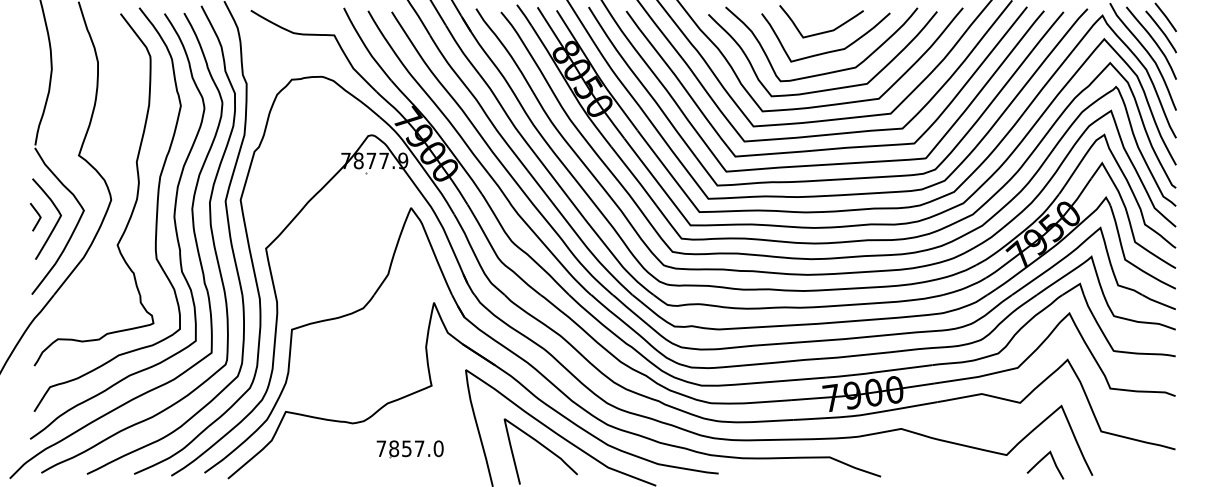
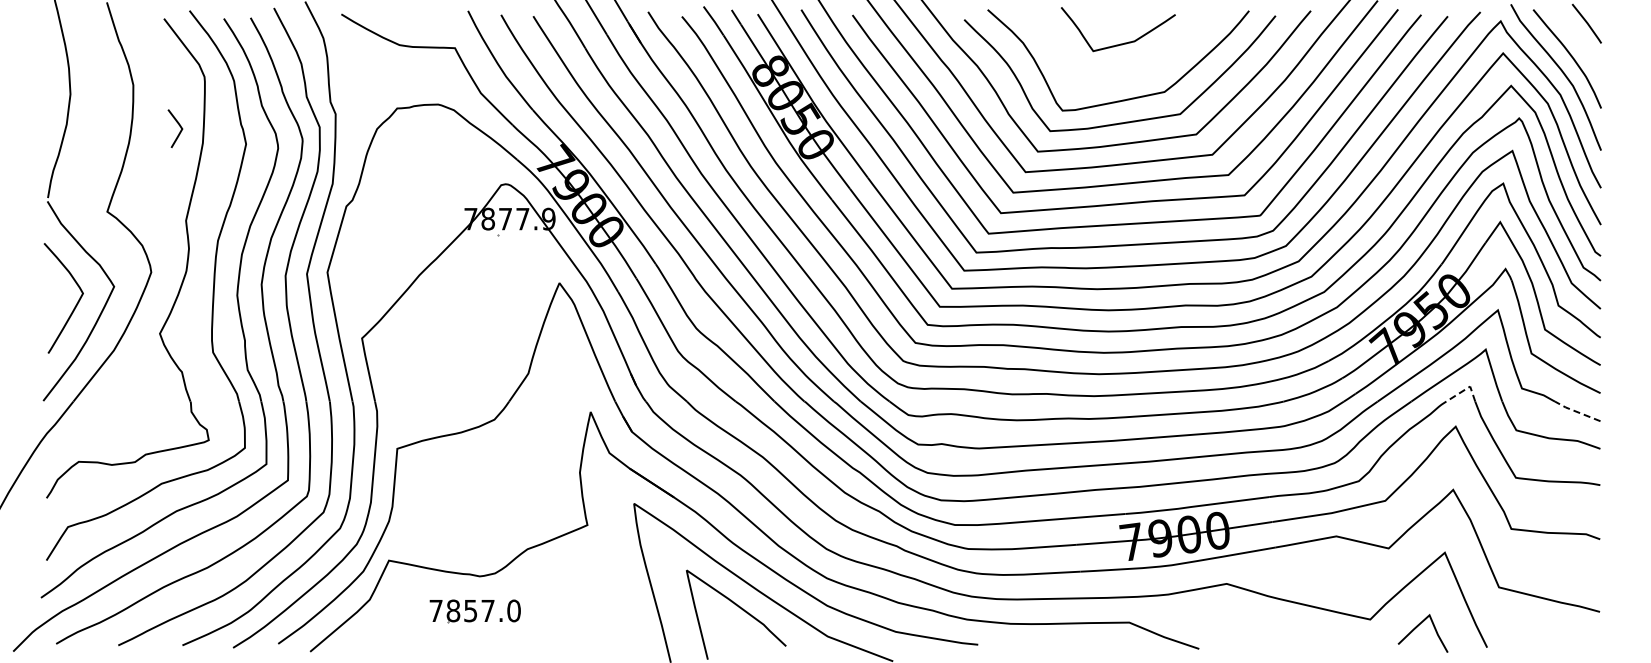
curve: (1161, 31) -> (1580, 42), removed
curve: (830, 51) -> (1130, 69), removed
line: (37, 214) -> (178, 125), moved
line: (1076, 286) -> (1465, 389), solid -> dashed
line: (1158, 302) -> (1576, 411), solid -> dashed
part: (409, 449) -> (474, 611), moved

